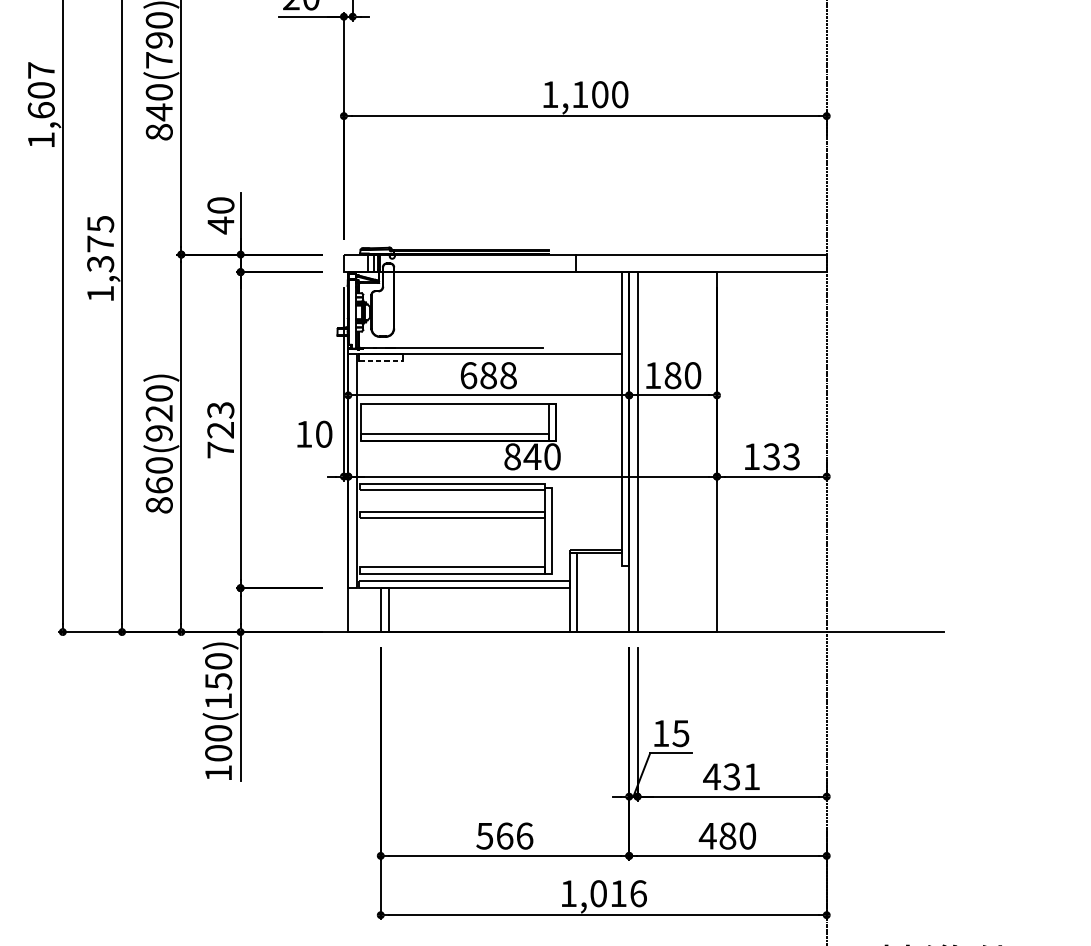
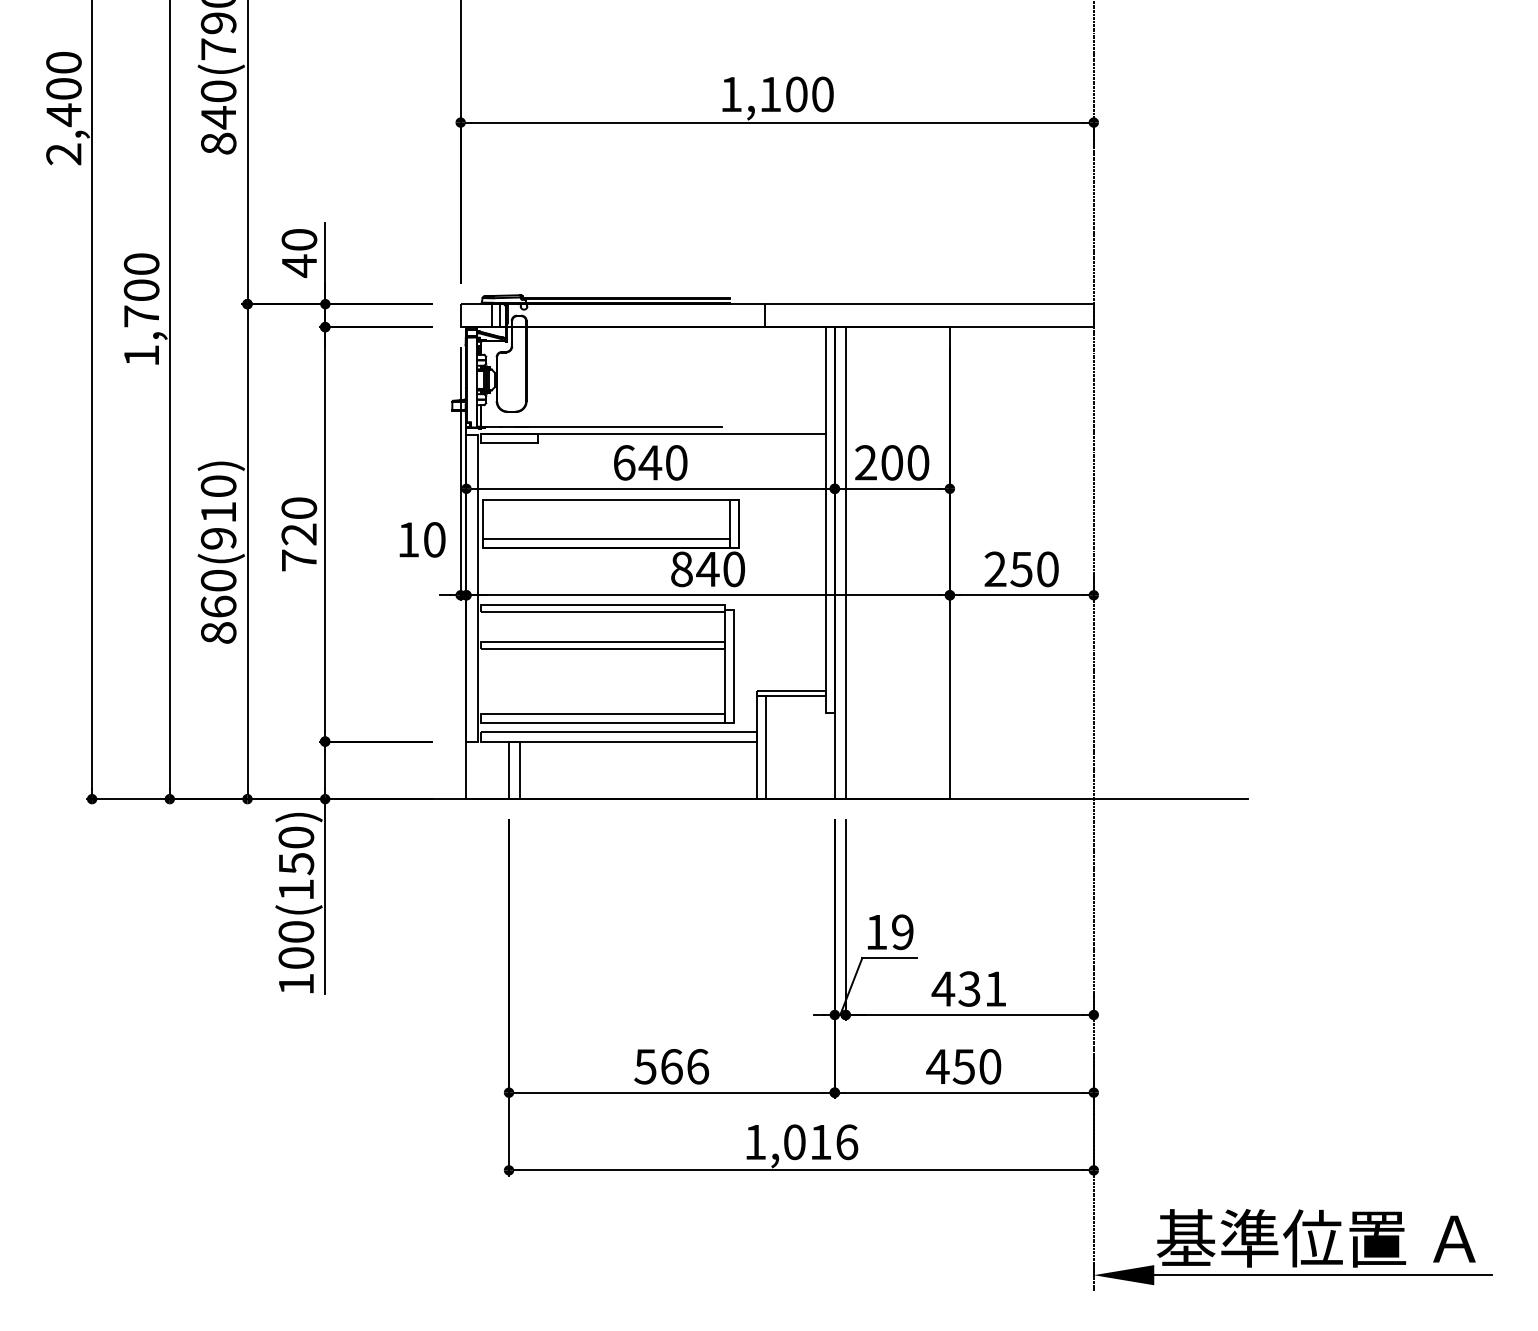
text: (41, 105) -> (63, 108), 1,607 -> 2,400
text: (100, 244) -> (141, 290), 1,375 -> 1,700
line: (381, 360) -> (509, 443), dashed -> solid
text: (497, 375) -> (662, 462), 688 -> 640
text: (663, 375) -> (879, 462), 180 -> 200
text: (220, 410) -> (299, 508), 723 -> 720
text: (158, 413) -> (217, 512), 860(920) -> 860(910)
text: (771, 456) -> (1021, 569), 133 -> 250
text: (680, 732) -> (902, 931), 15 -> 19
text: (727, 835) -> (963, 1066), 480 -> 450

